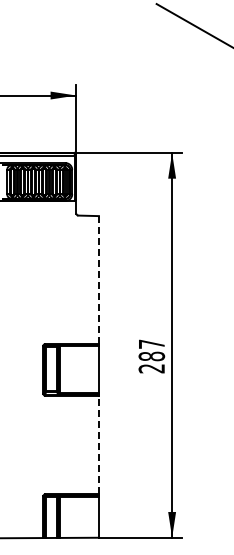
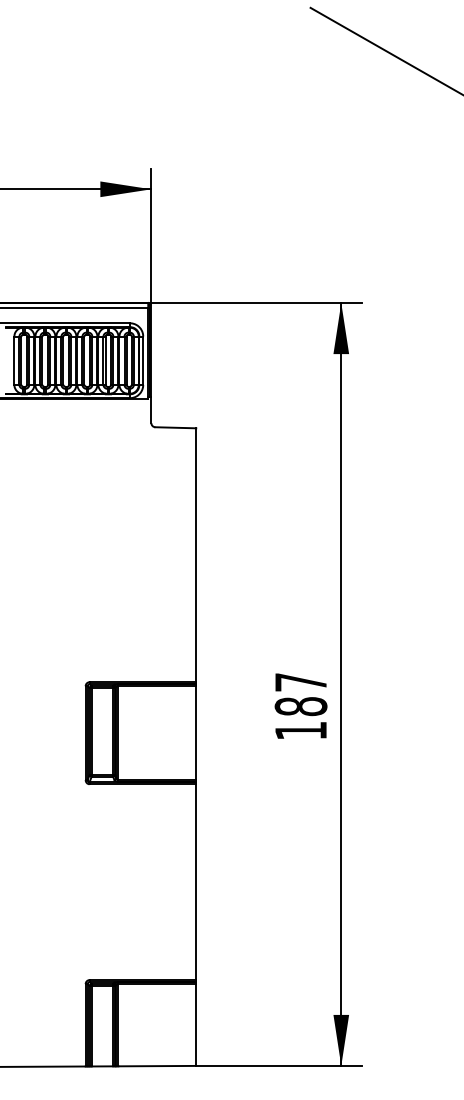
line: (98, 279) -> (195, 553), dashed -> solid
text: (151, 368) -> (300, 730), 287 -> 187
line: (98, 444) -> (195, 881), dashed -> solid

